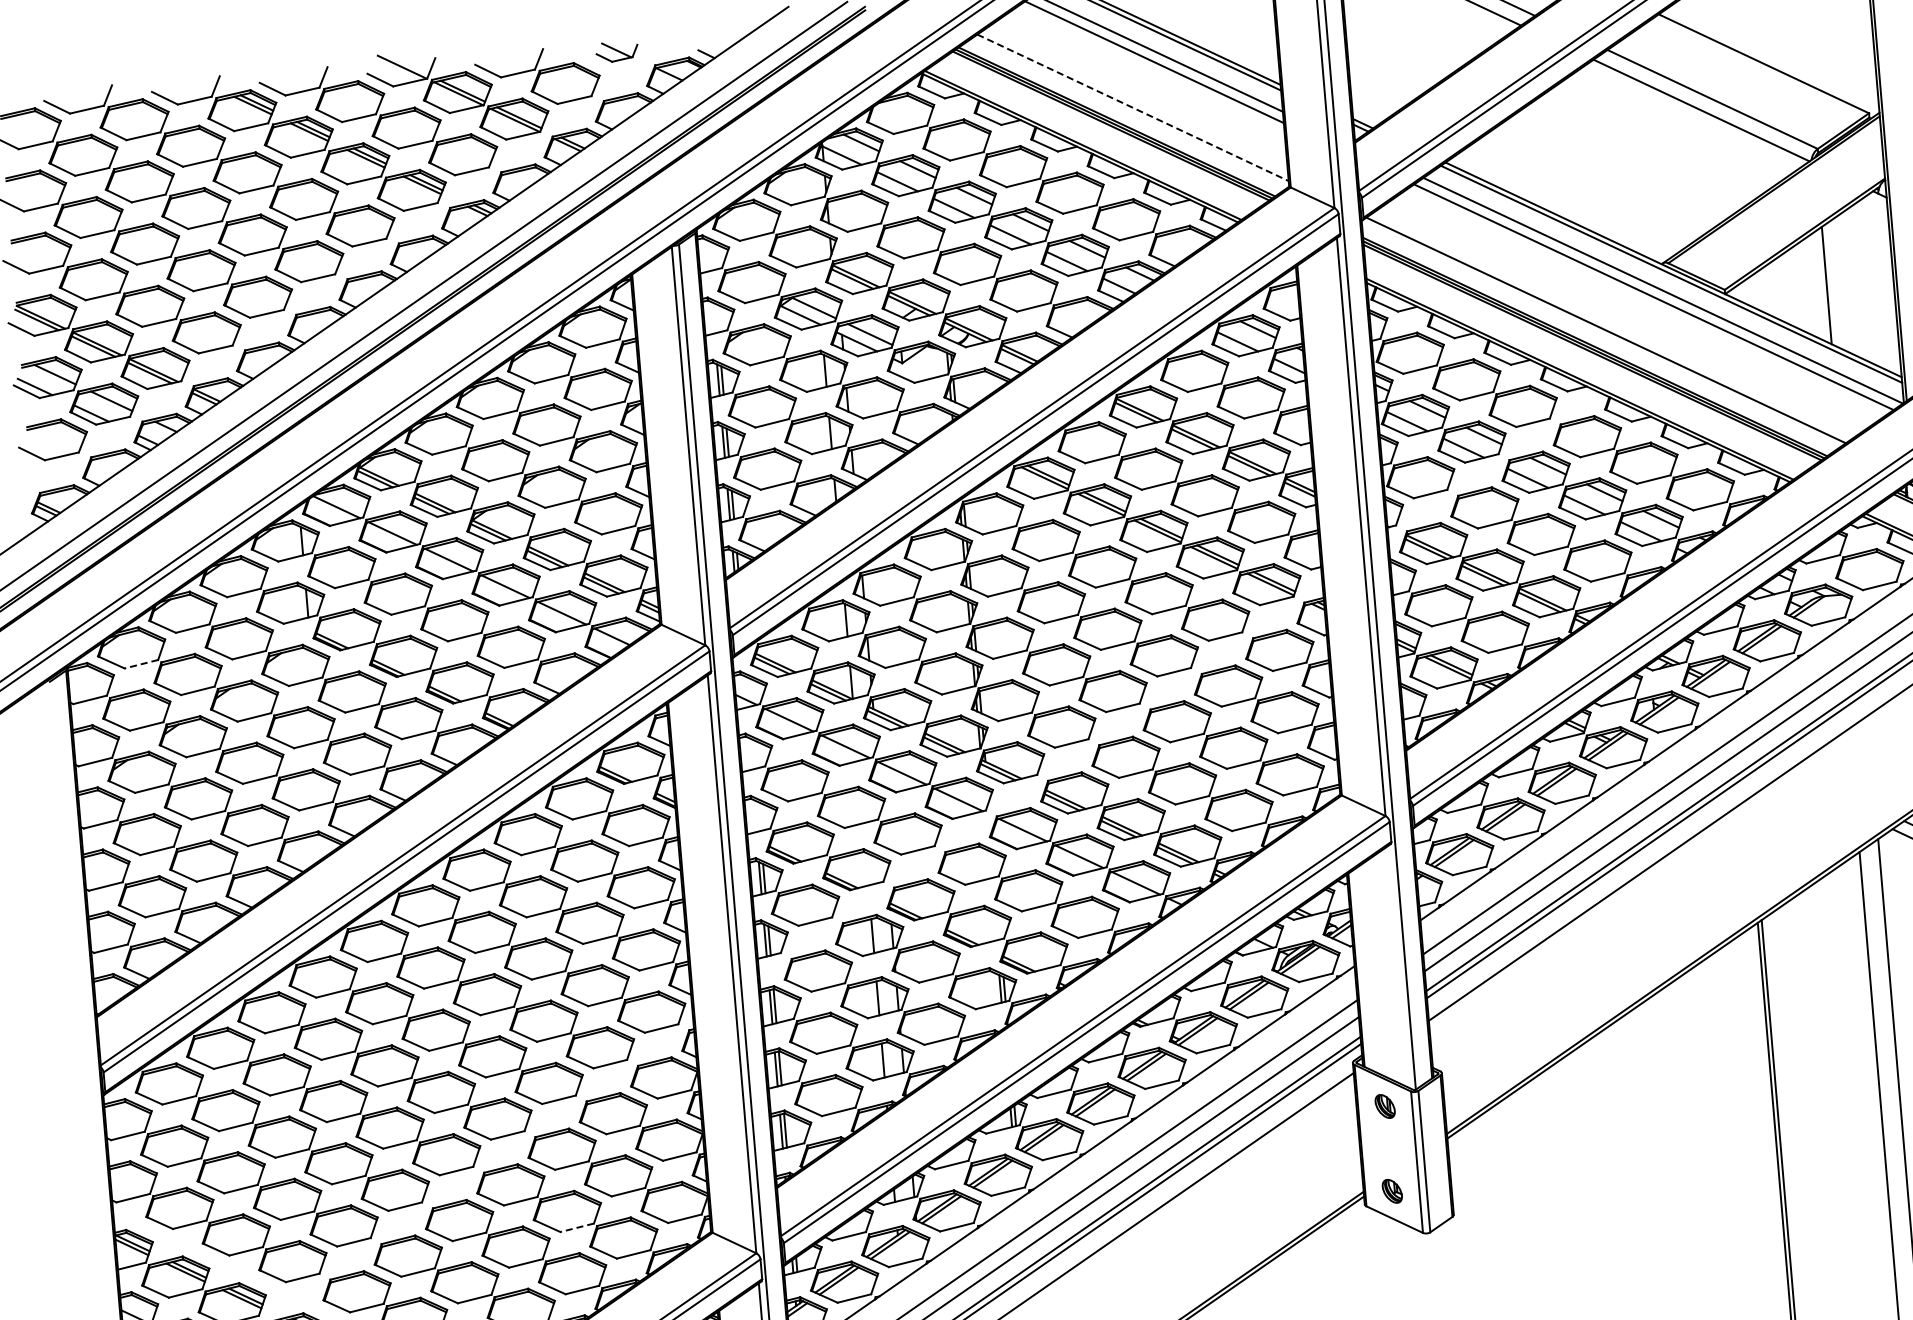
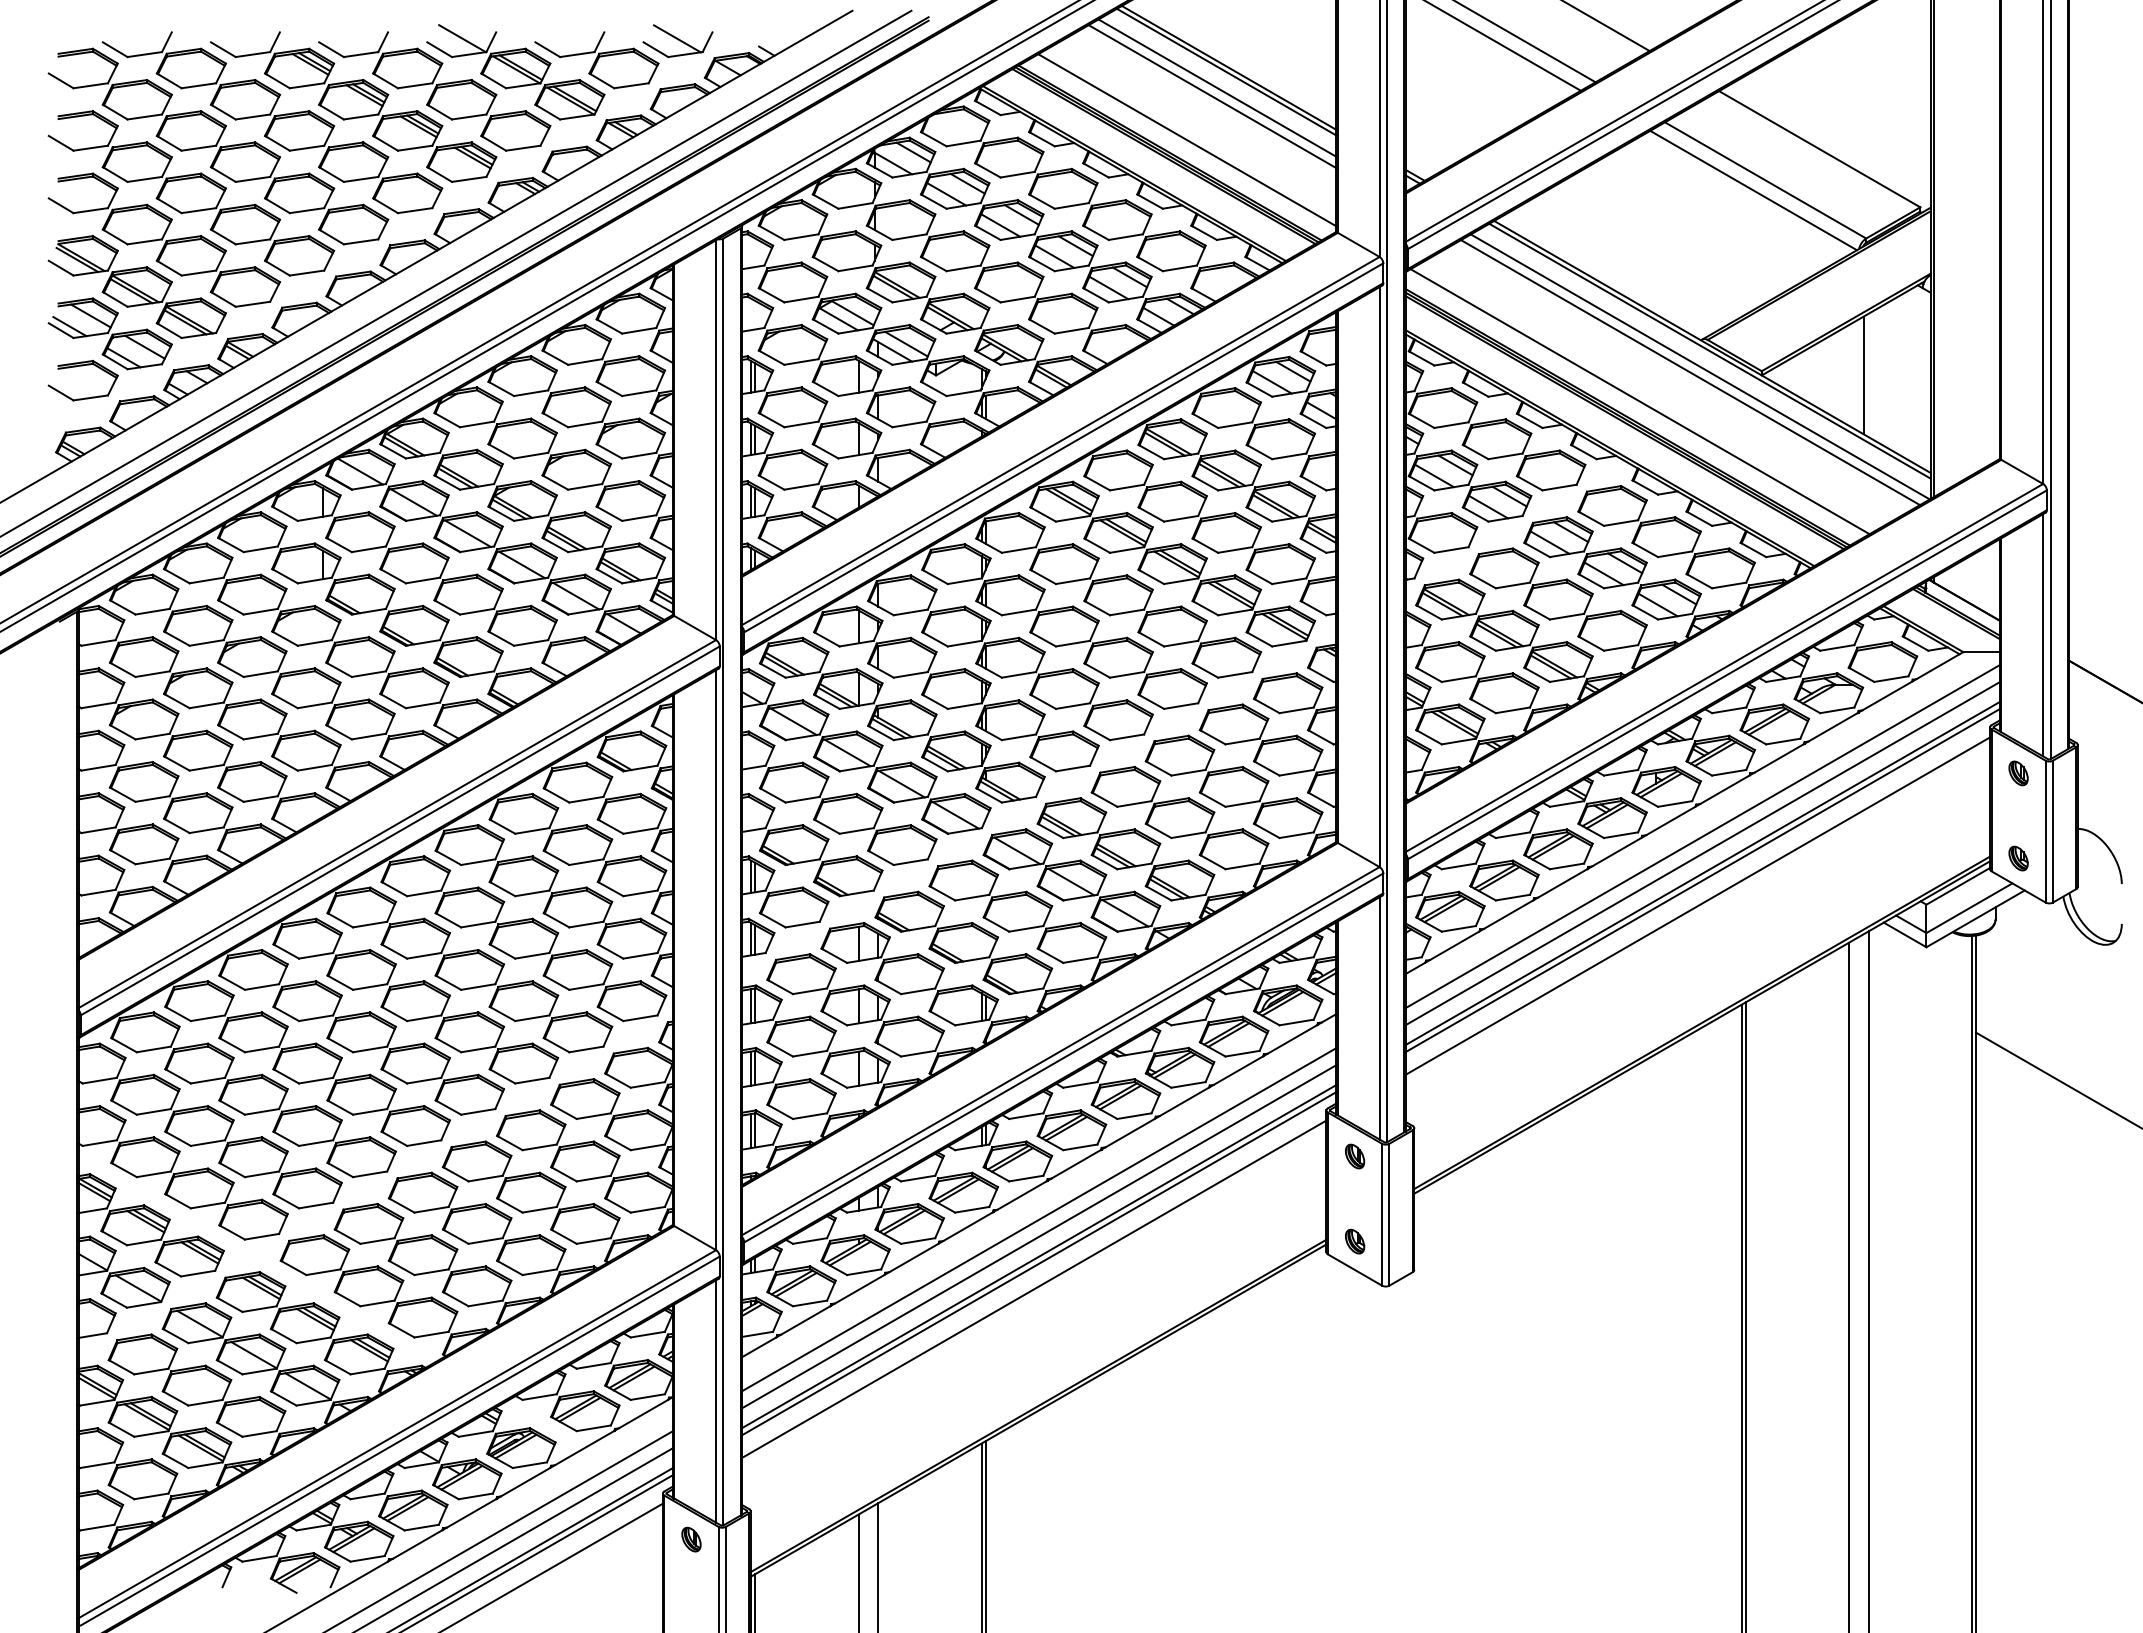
part: (616, 52) -> (677, 41), size x1.67
line: (1133, 108) -> (1187, 140), dashed -> solid
line: (141, 664) -> (152, 611), dashed -> solid
line: (1398, 966) -> (1379, 1018), added
line: (576, 1227) -> (539, 1209), dashed -> solid

